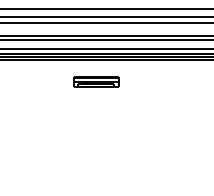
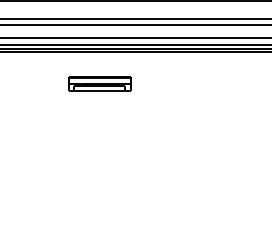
part: (96, 81) -> (100, 82), moved

